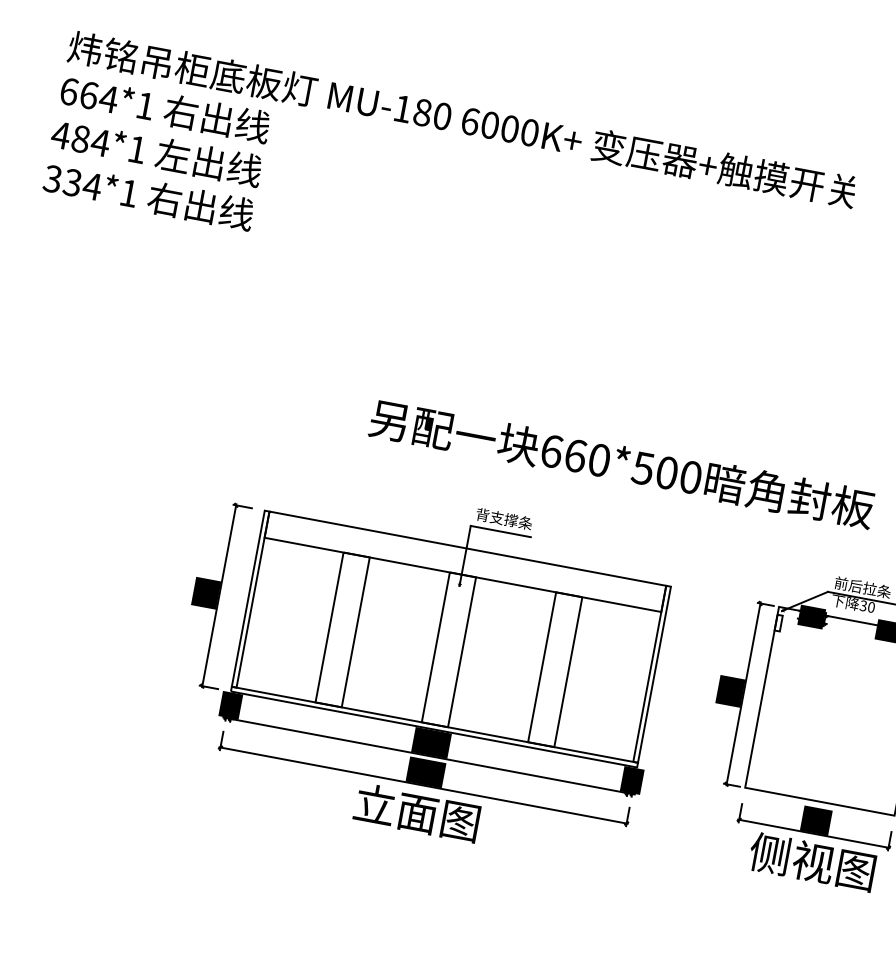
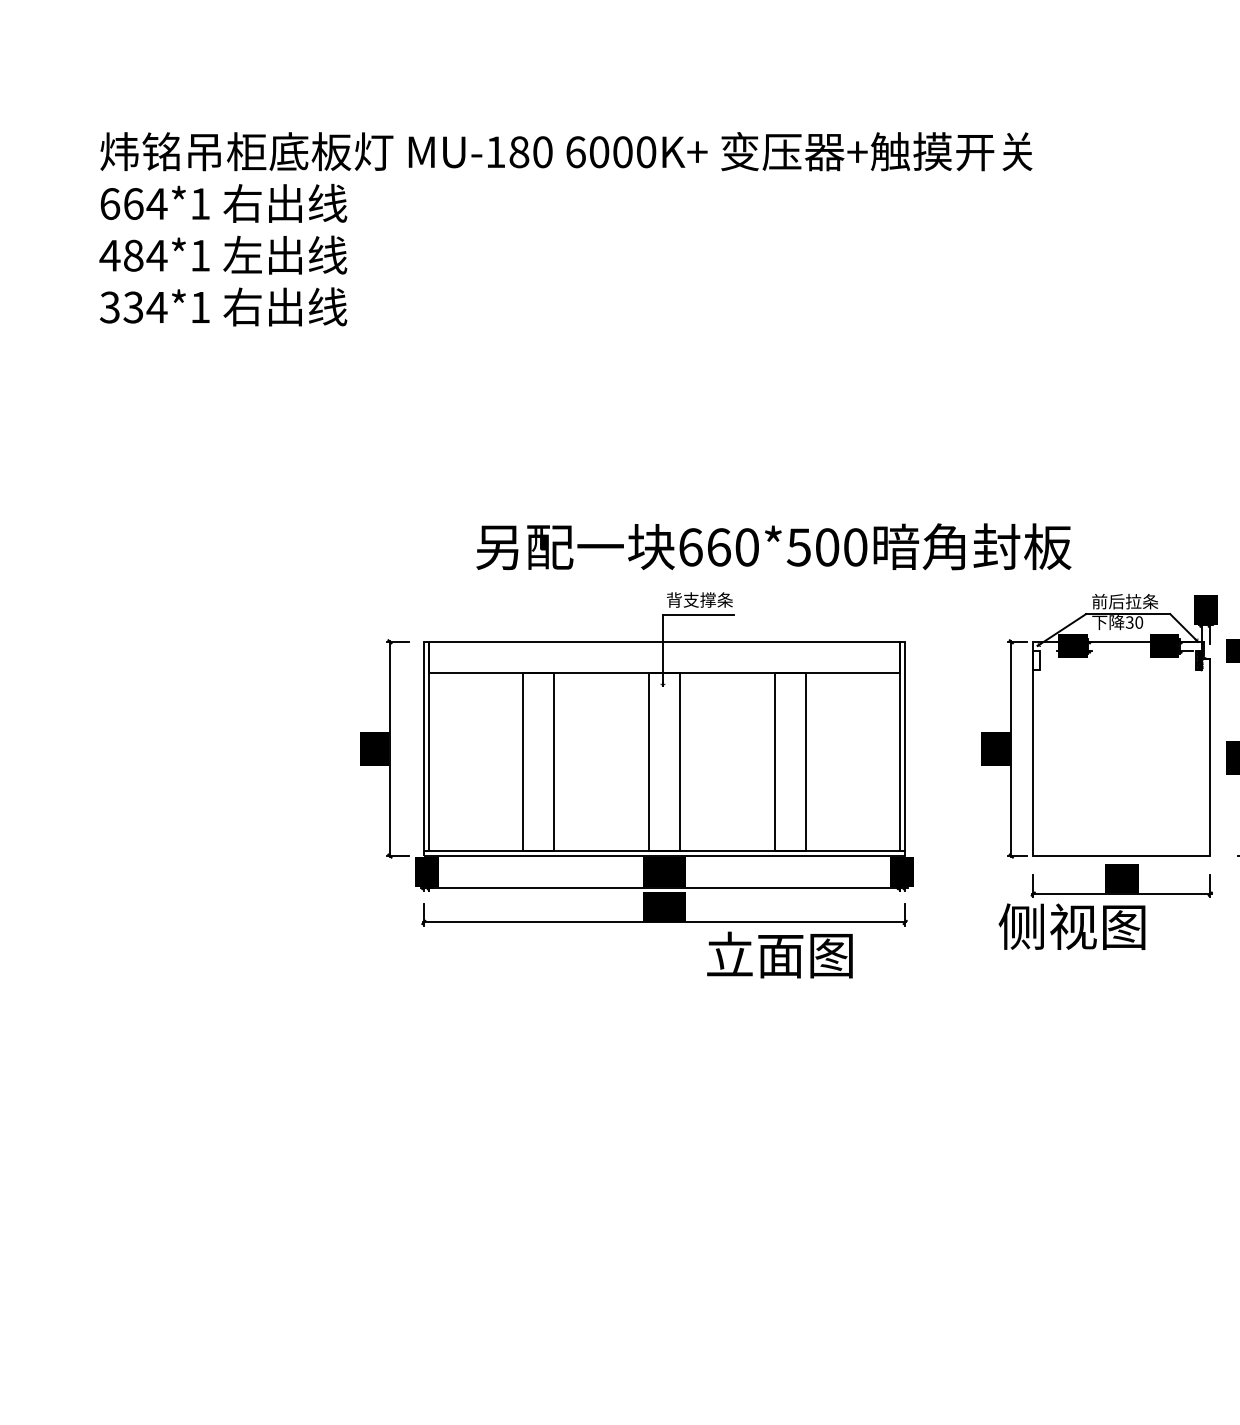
text: (621, 463) -> (773, 546), moved
text: (416, 812) -> (779, 954), moved
text: (811, 861) -> (1071, 926), moved

